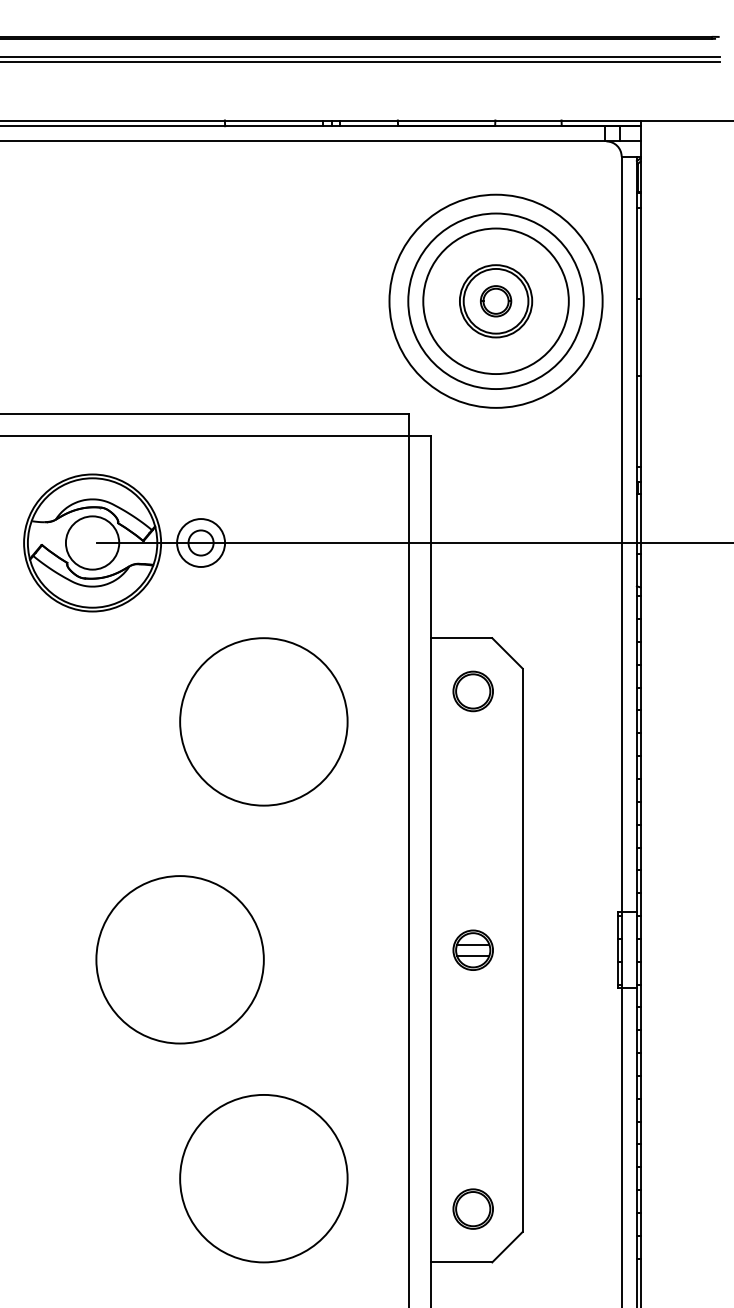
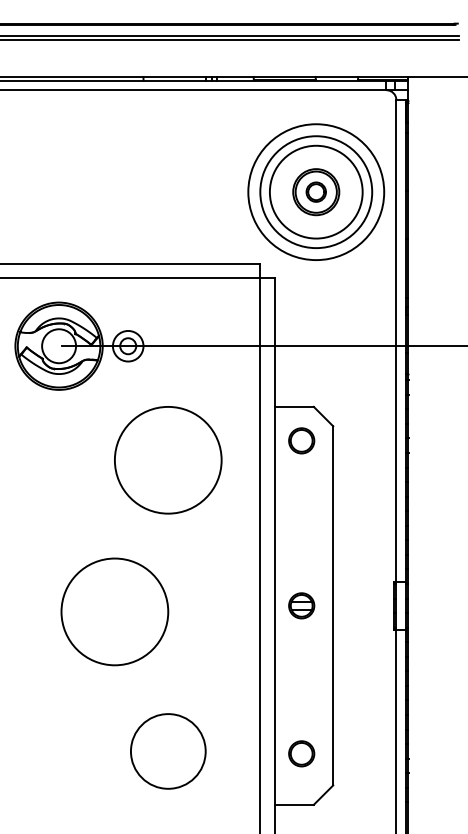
circle: (264, 1178) -> (168, 751), size x0.7
part: (472, 1208) -> (301, 753), moved

